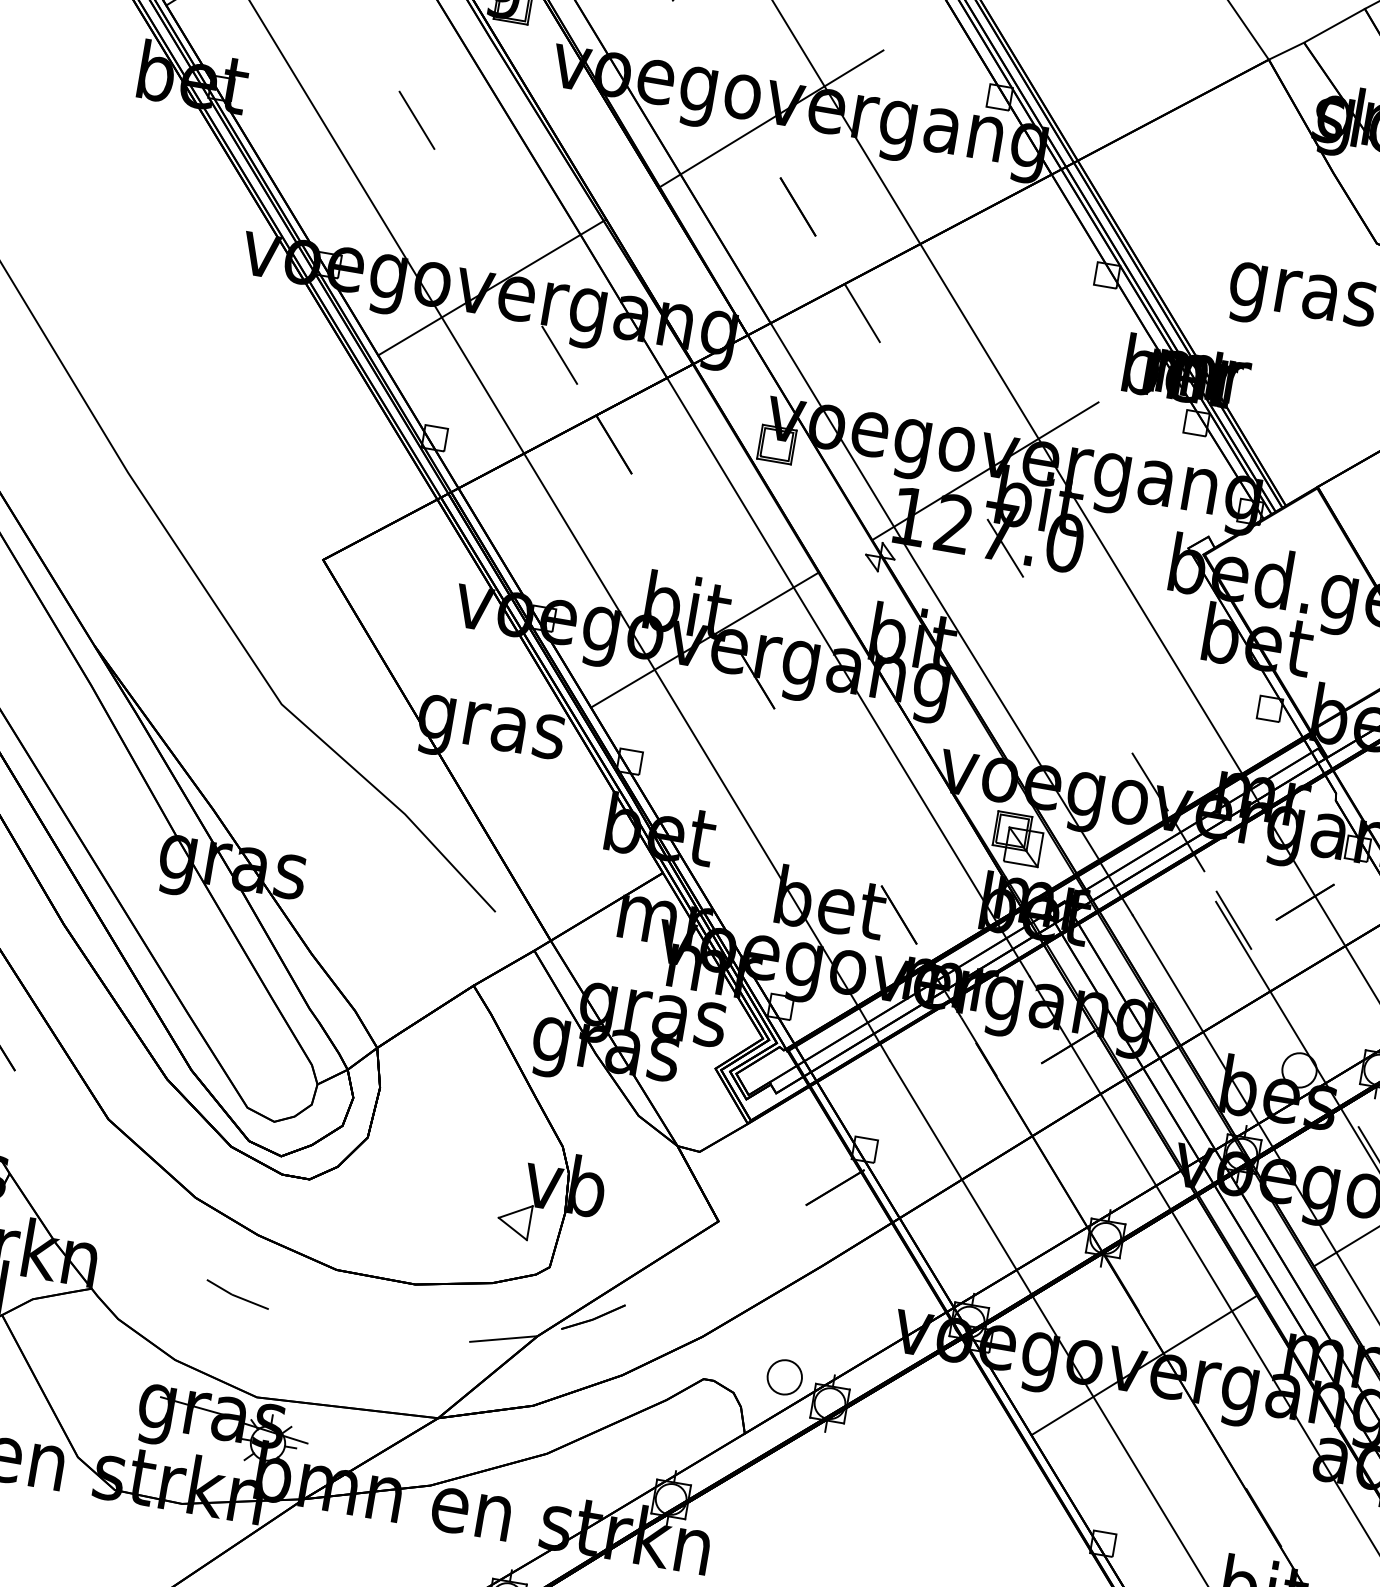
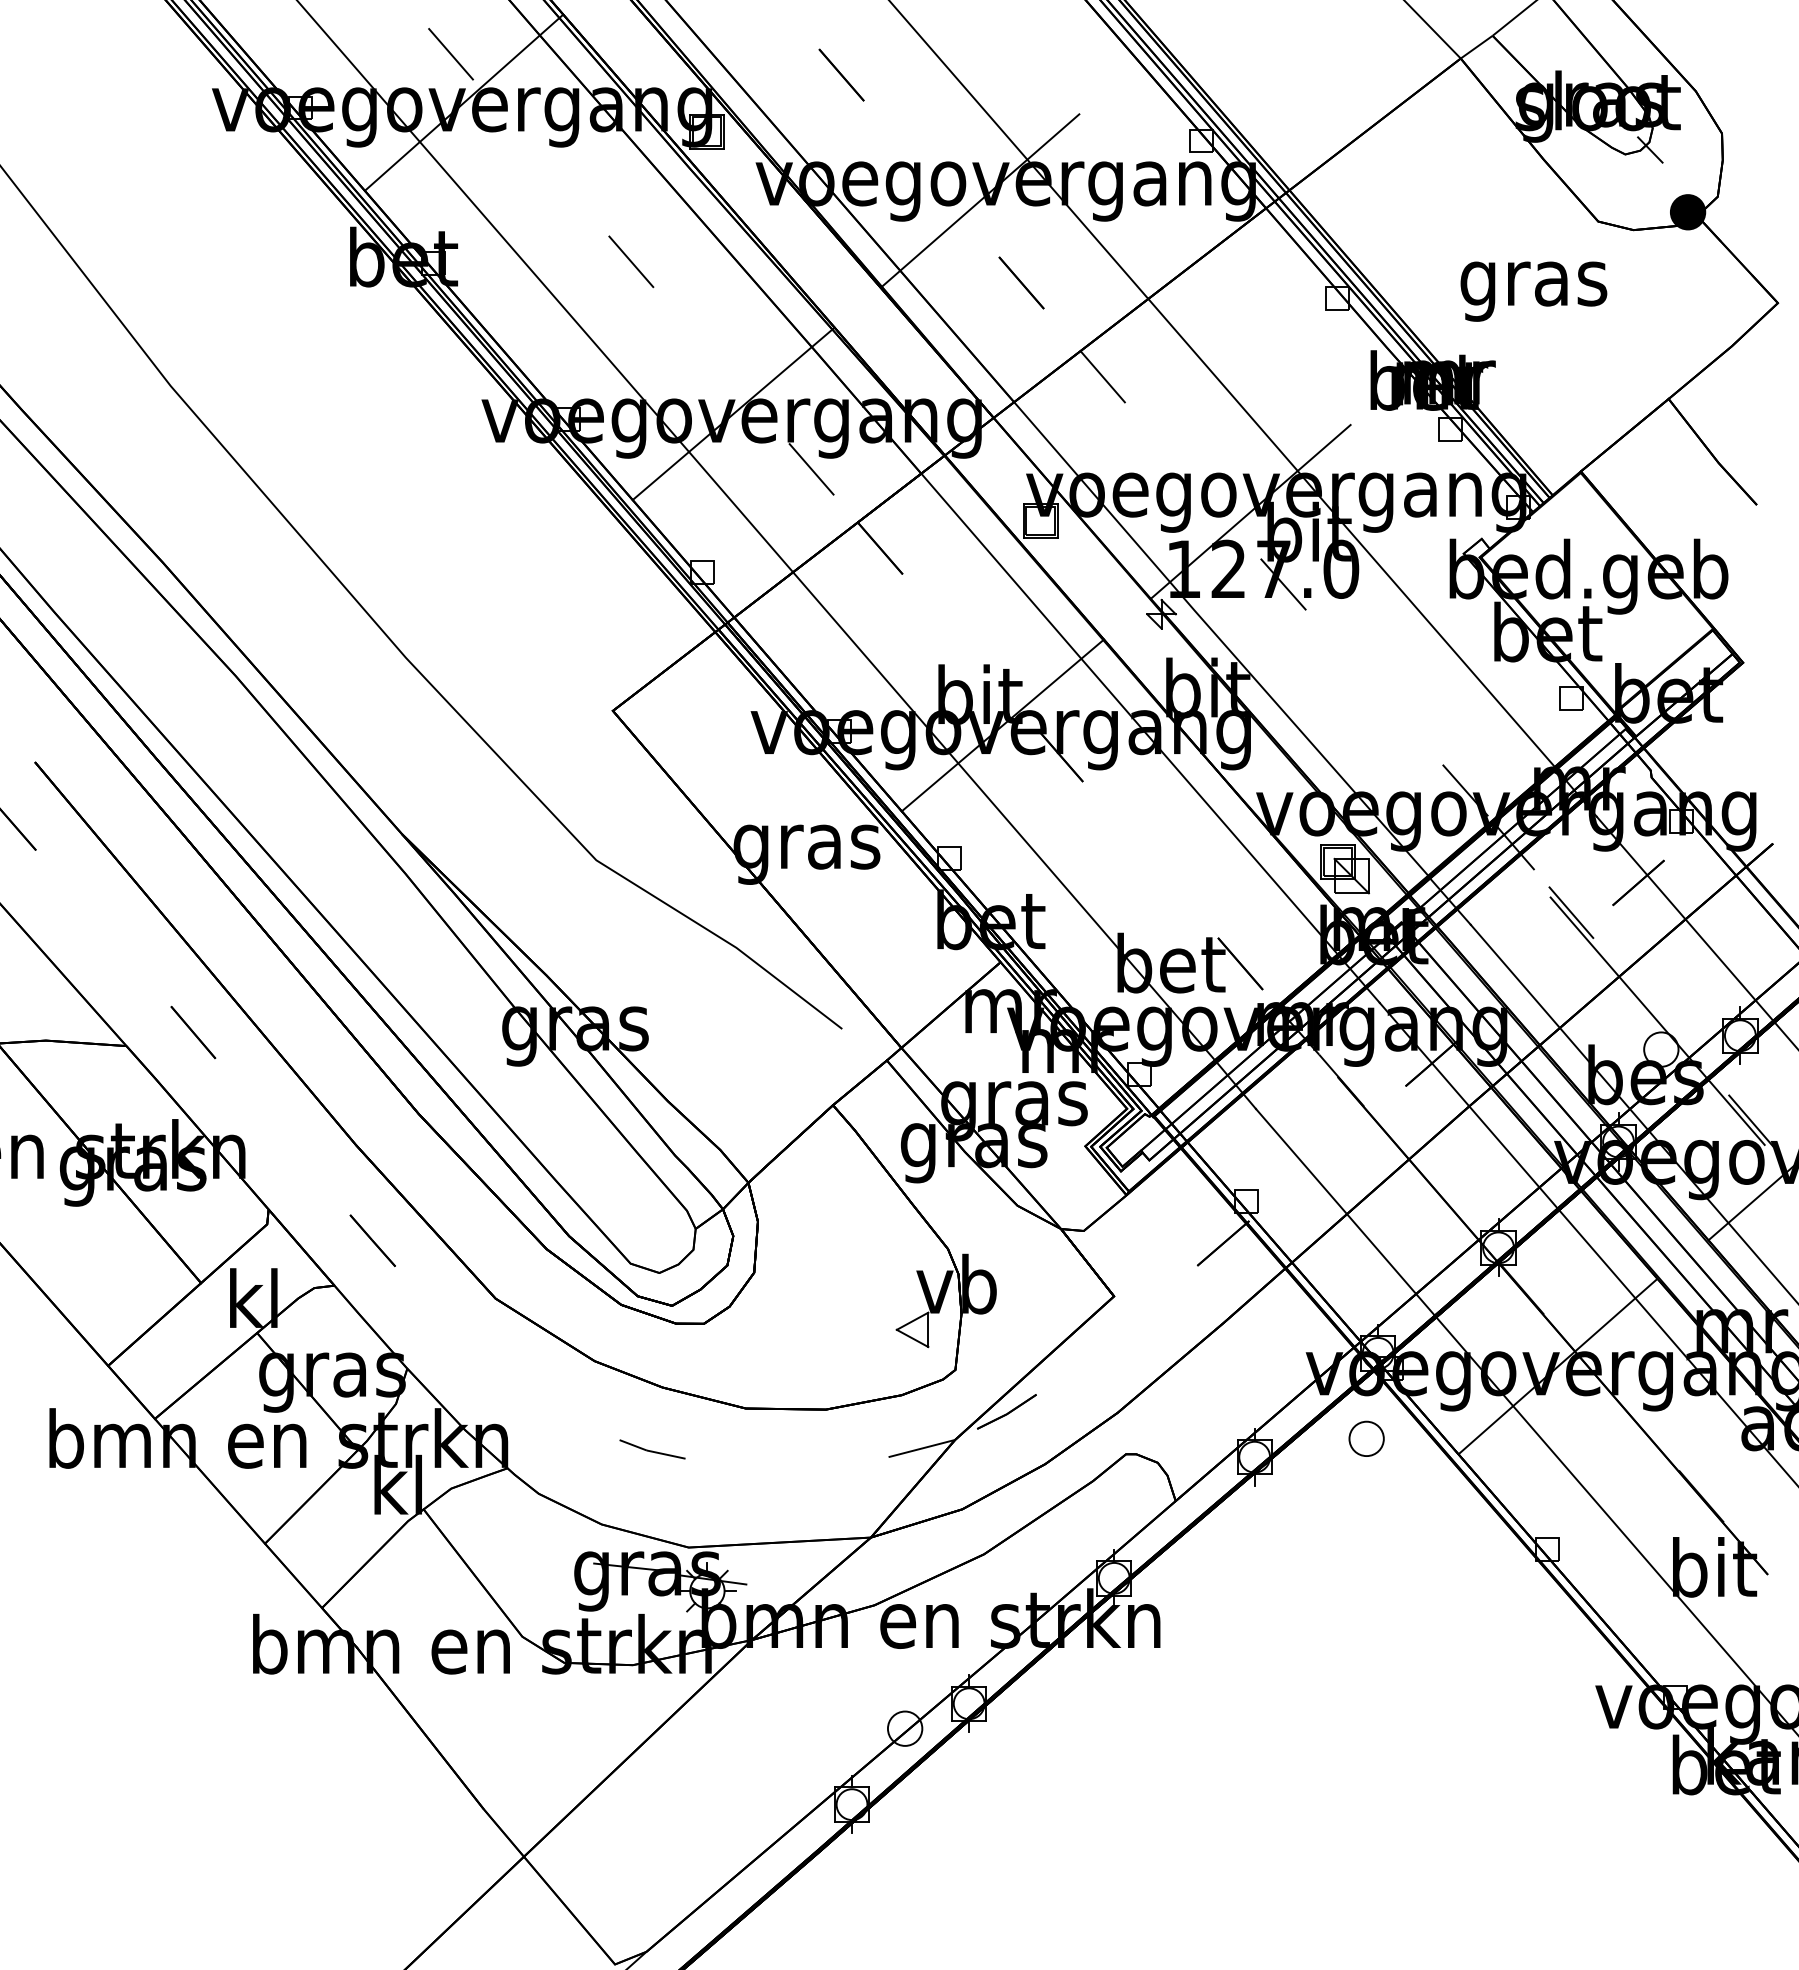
part: (784, 1376) -> (1366, 1438), moved

